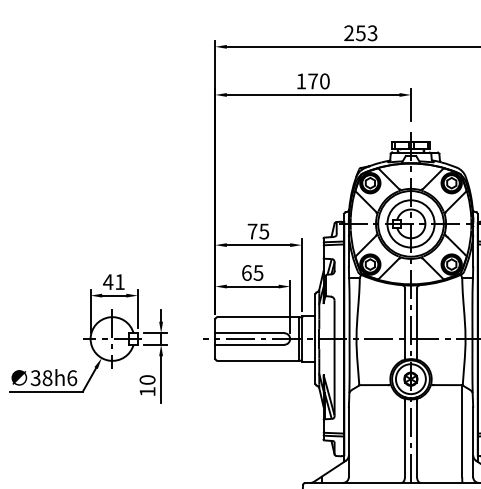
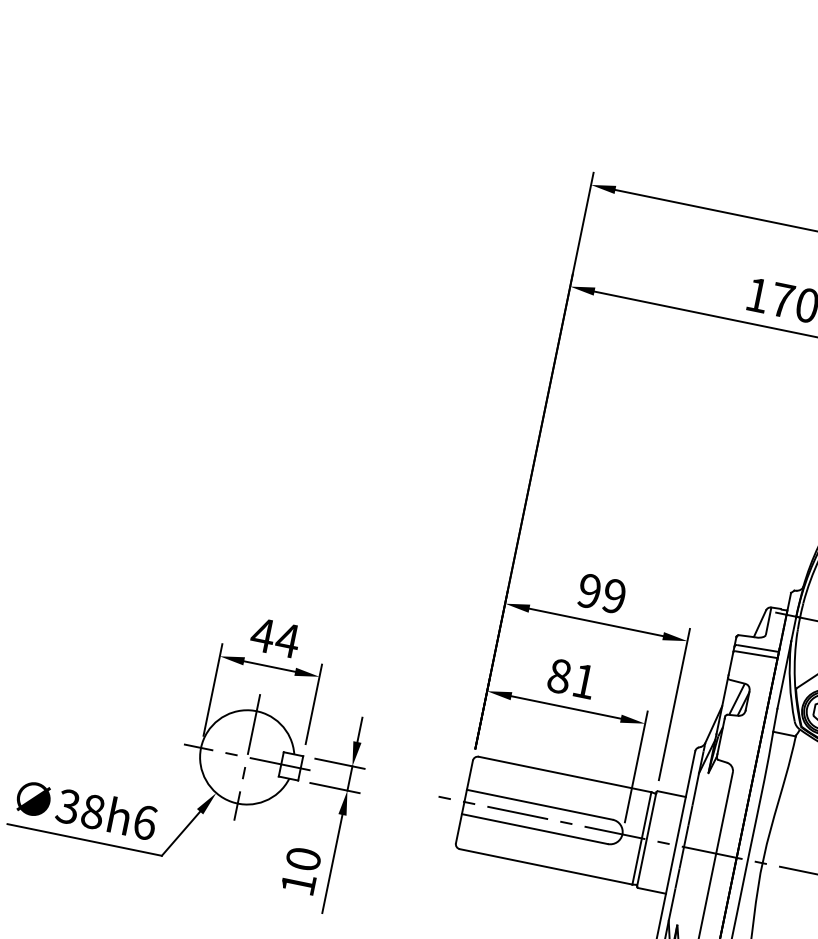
text: (258, 231) -> (602, 593), 75 -> 99
text: (252, 272) -> (571, 677), 65 -> 81
text: (119, 281) -> (286, 638), 41 -> 44

